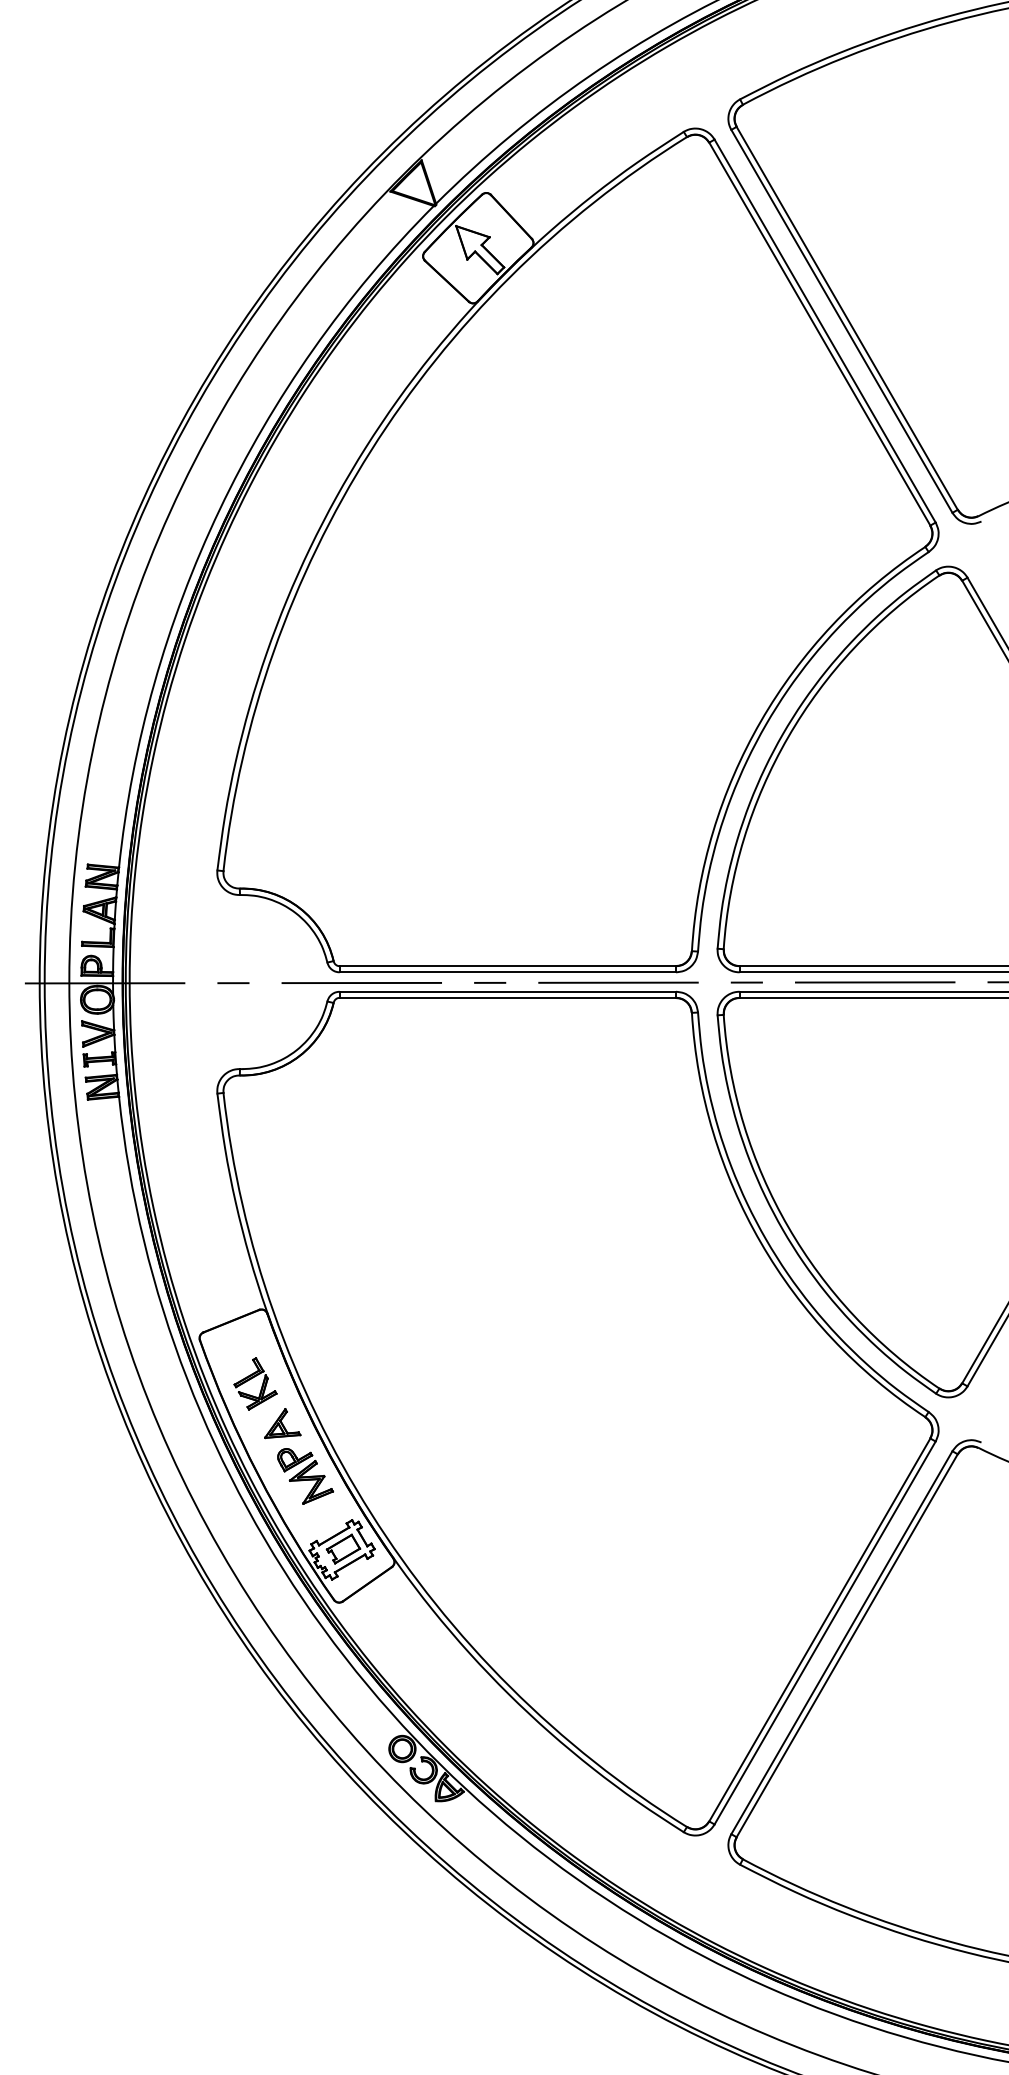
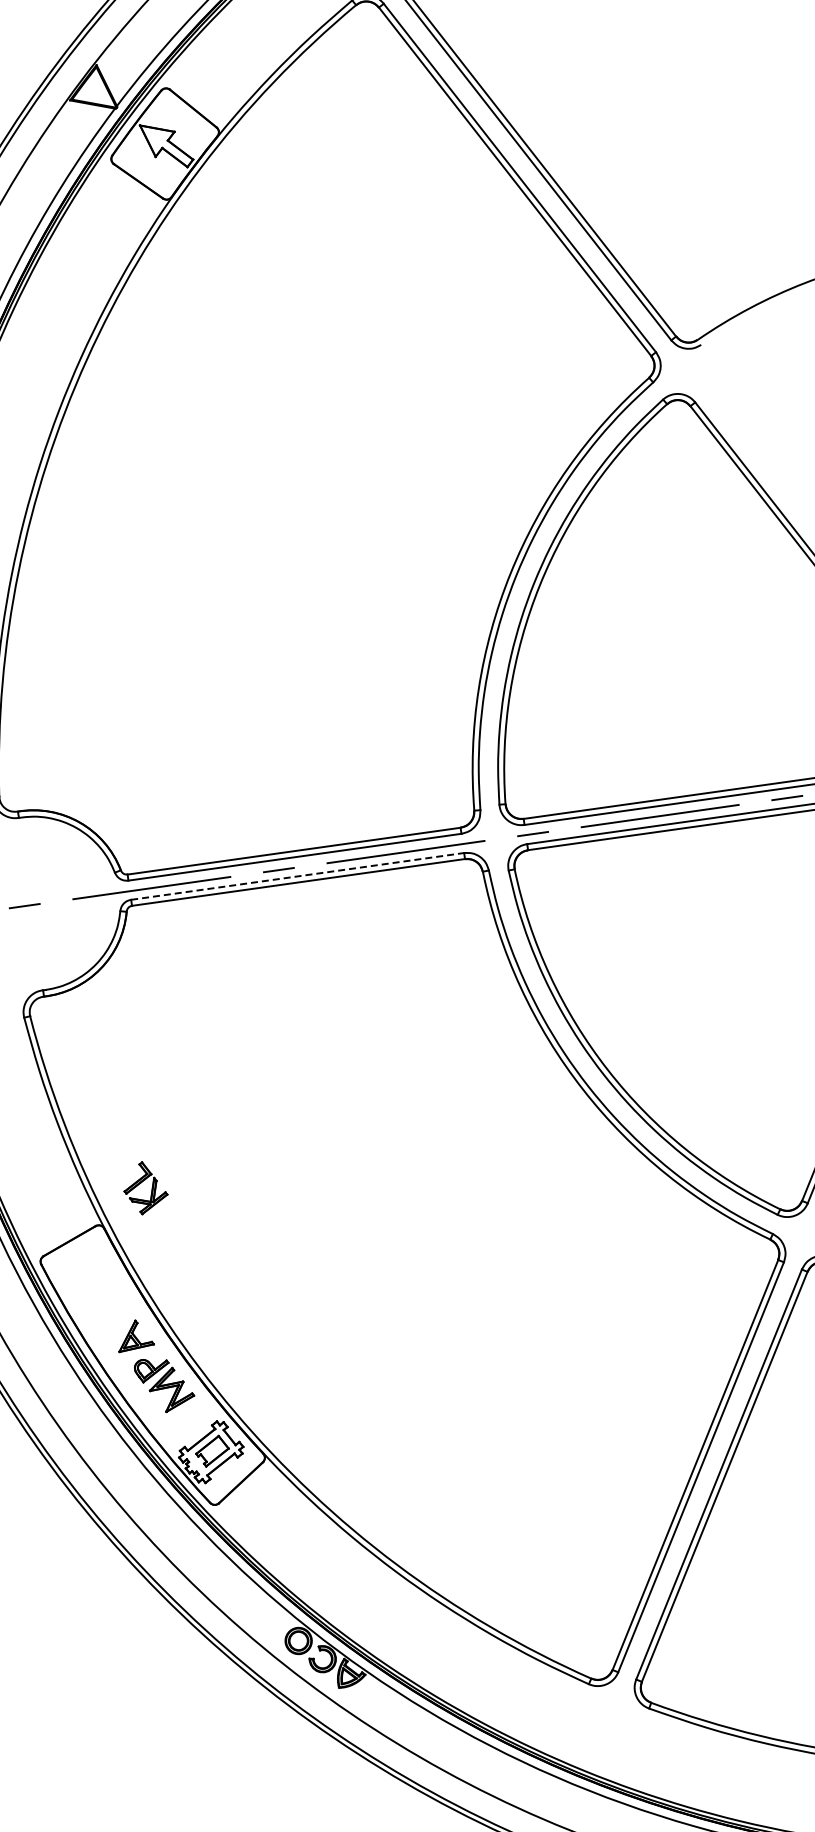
line: (508, 991) -> (298, 876), solid -> dashed
part: (255, 1383) -> (145, 1187), moved

